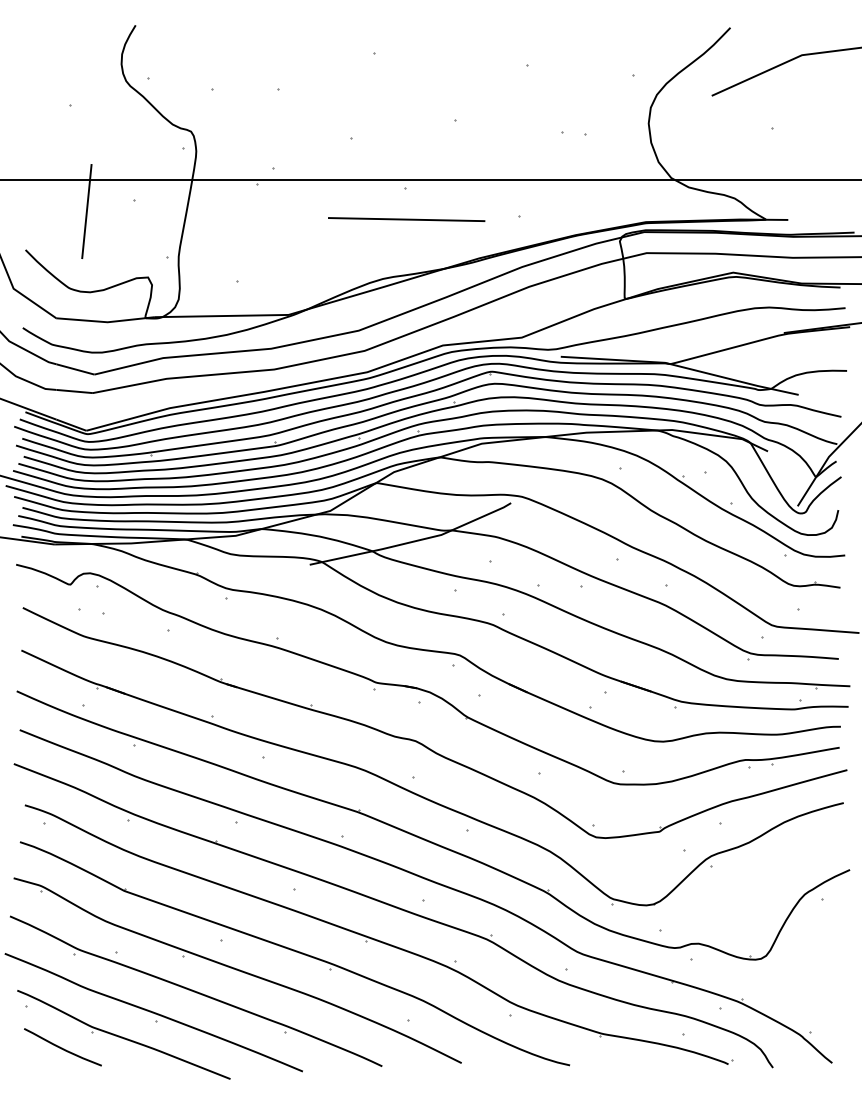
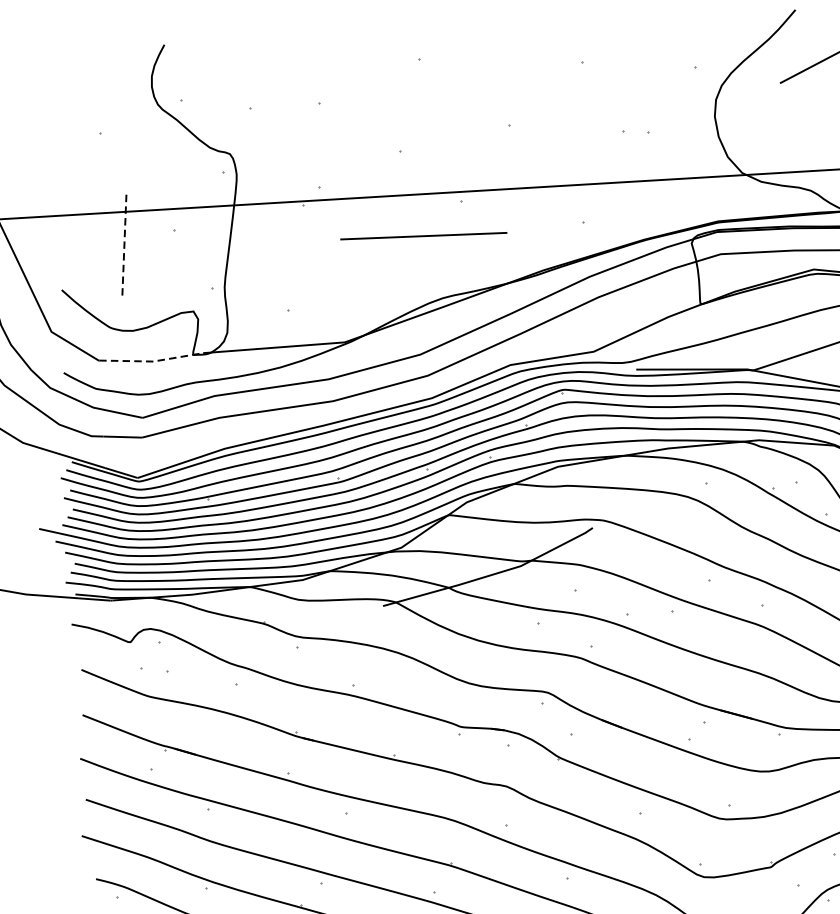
line: (86, 211) -> (123, 245), solid -> dashed
line: (406, 219) -> (423, 236), moved
line: (106, 322) -> (152, 361), solid -> dashed

